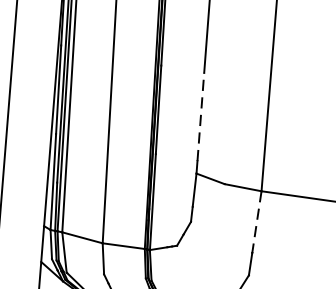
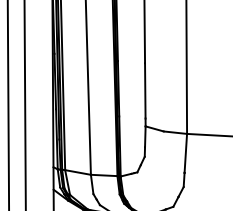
line: (201, 116) -> (145, 90), dashed -> solid
line: (256, 222) -> (185, 153), dashed -> solid

